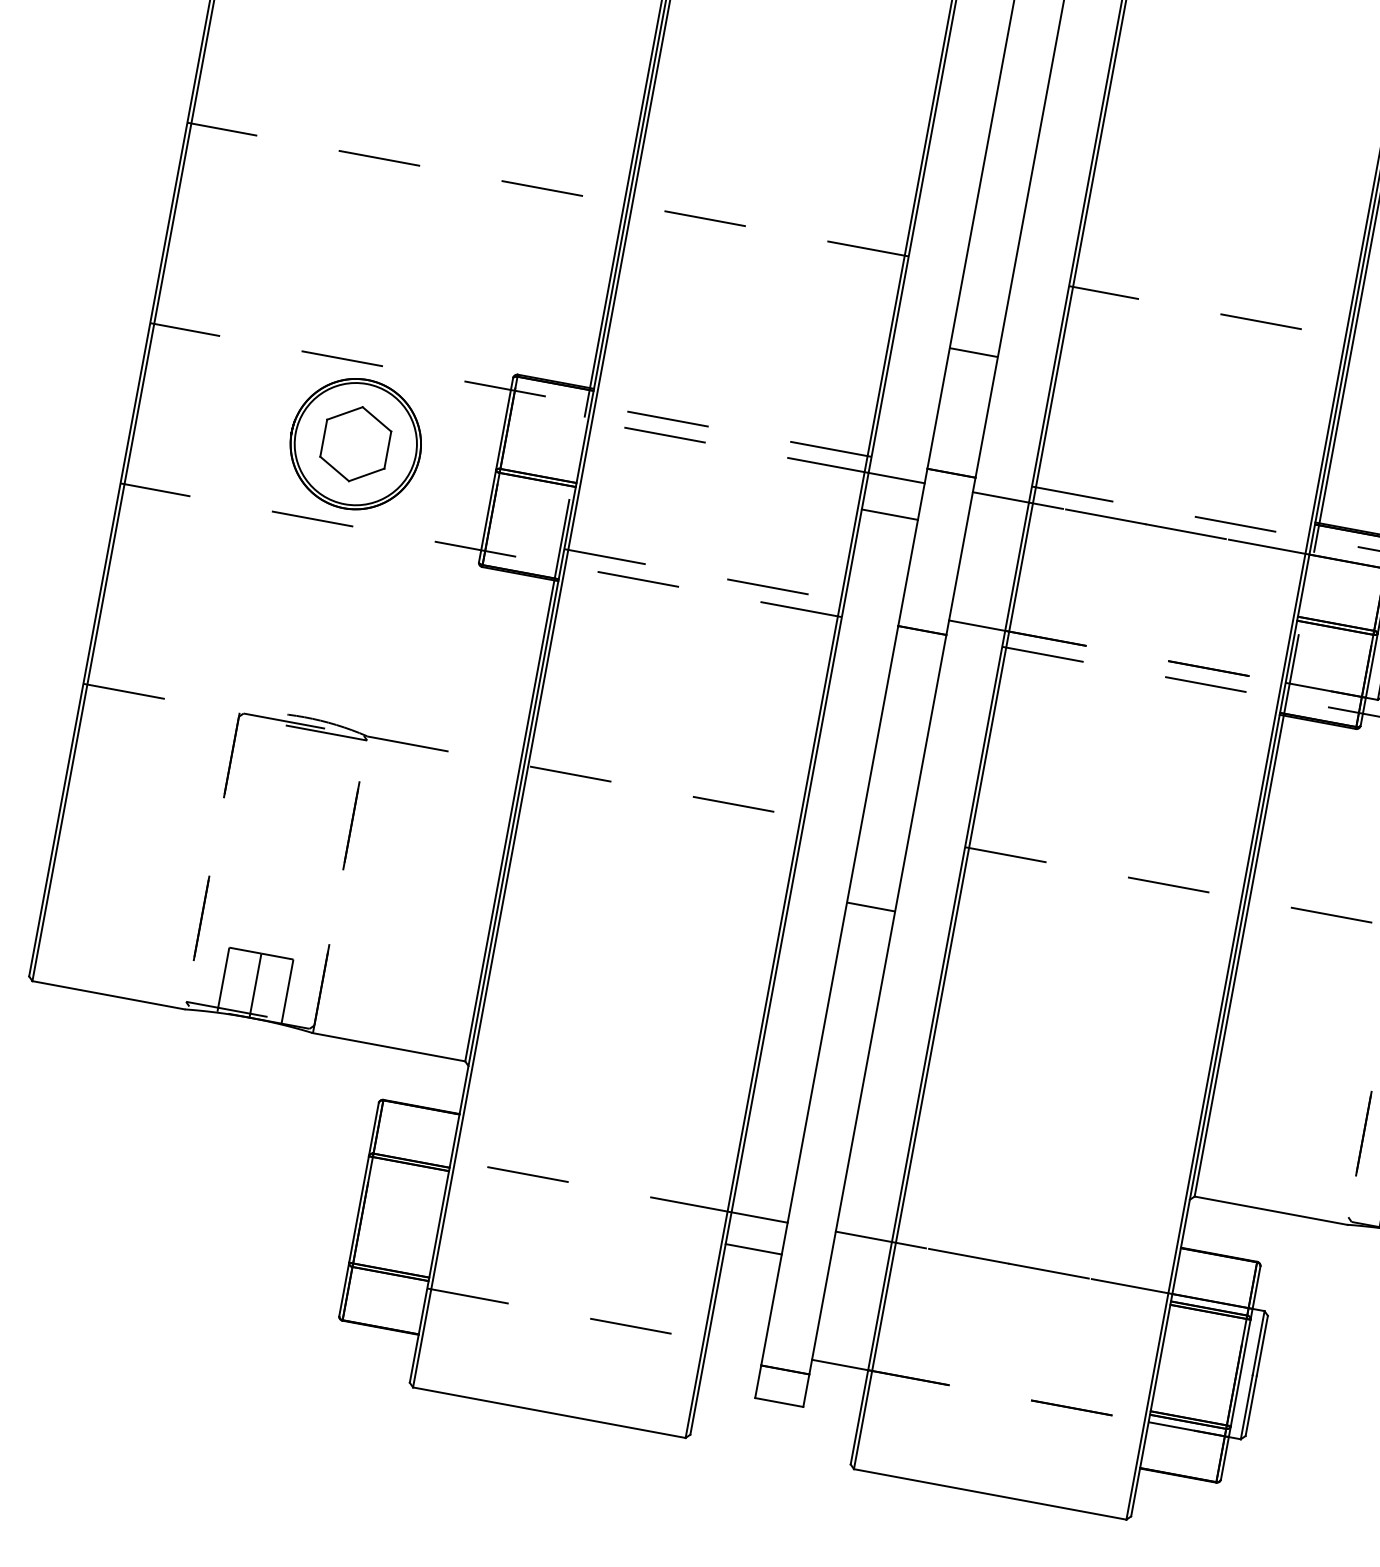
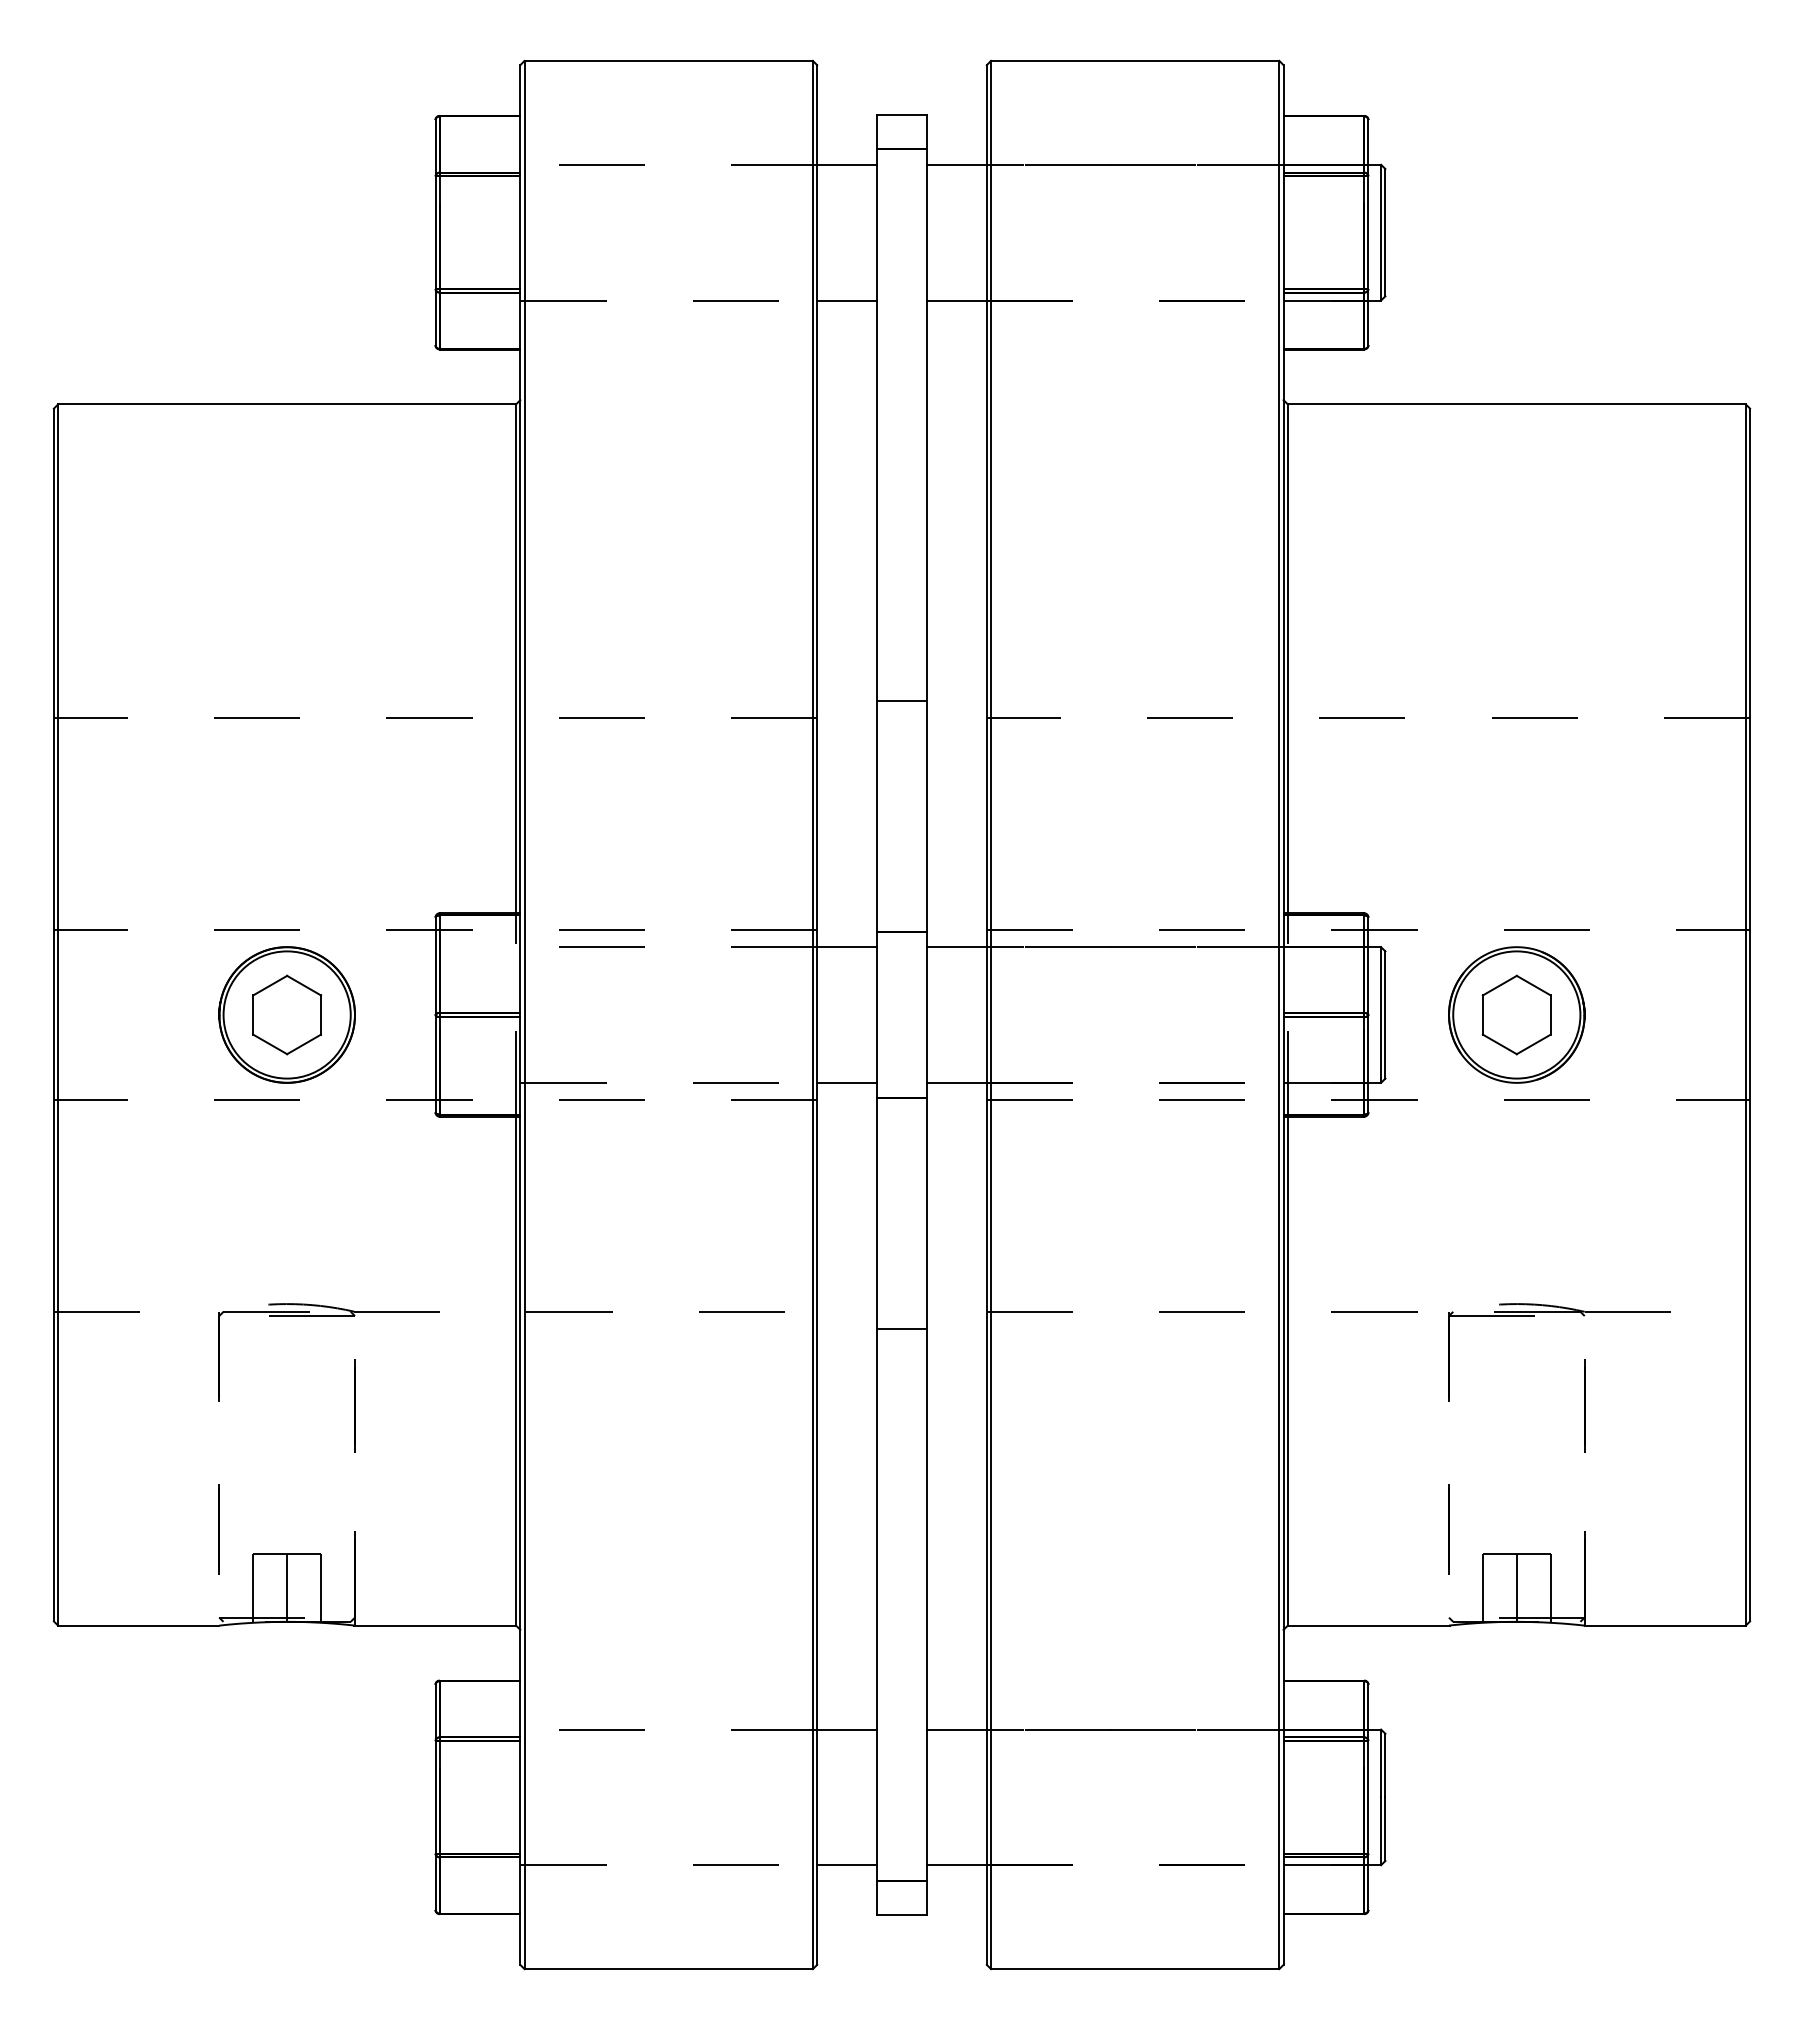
line: (973, 352) -> (901, 701), moved
line: (889, 514) -> (846, 1082), moved
line: (870, 906) -> (901, 1328), moved
line: (753, 1249) -> (846, 1865), moved

